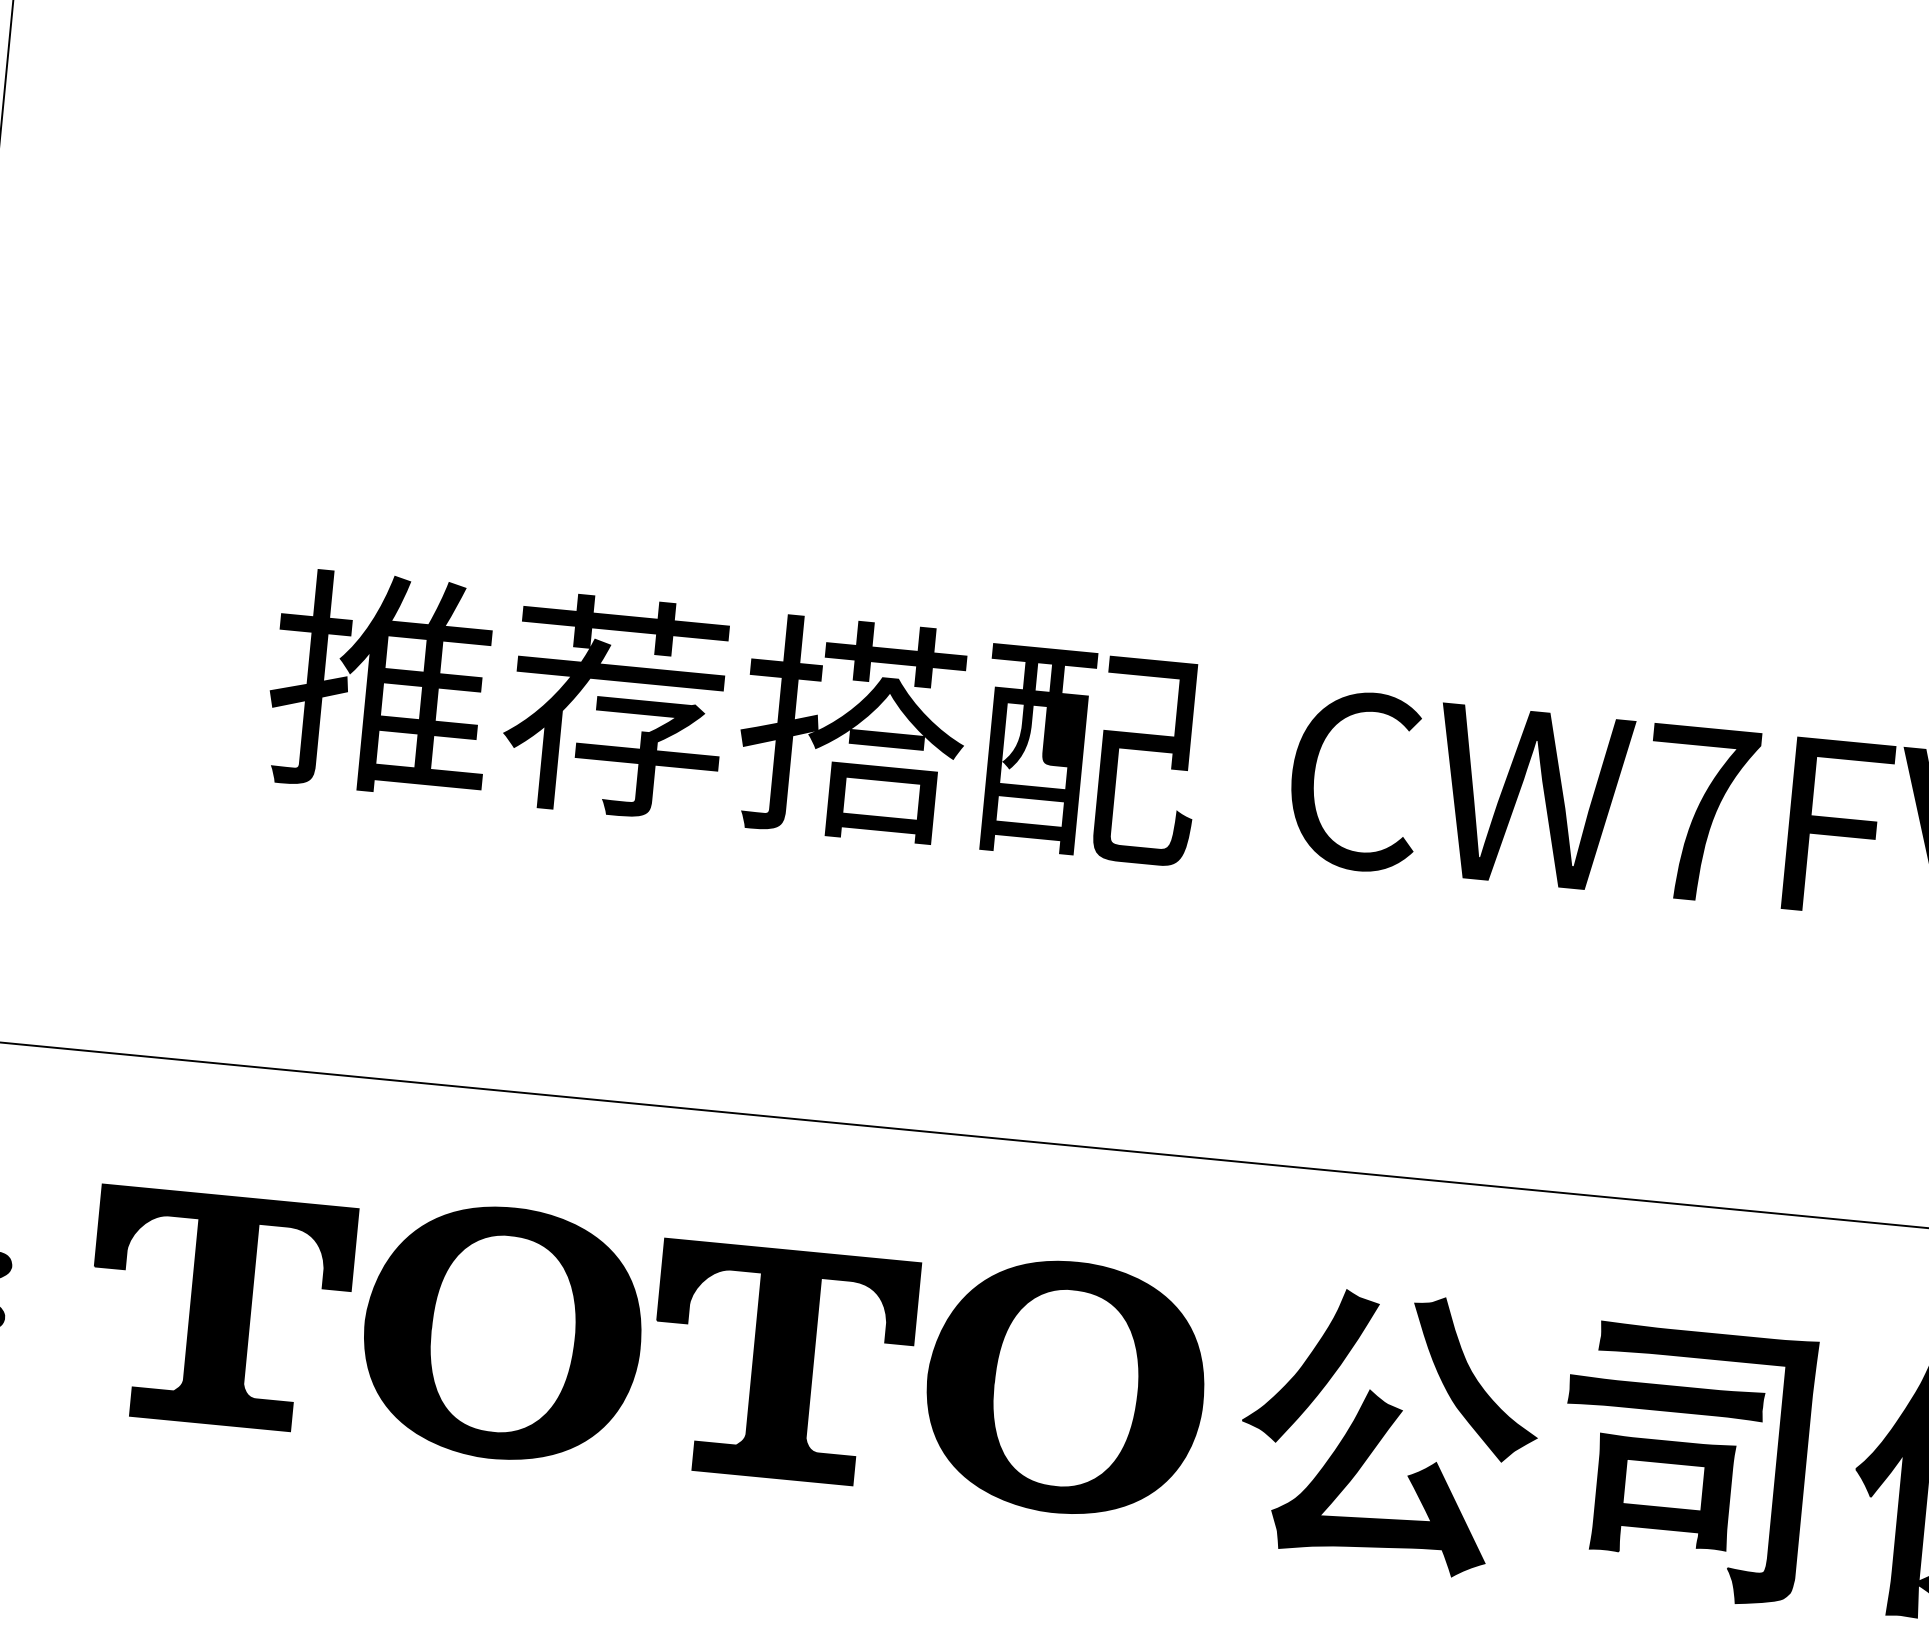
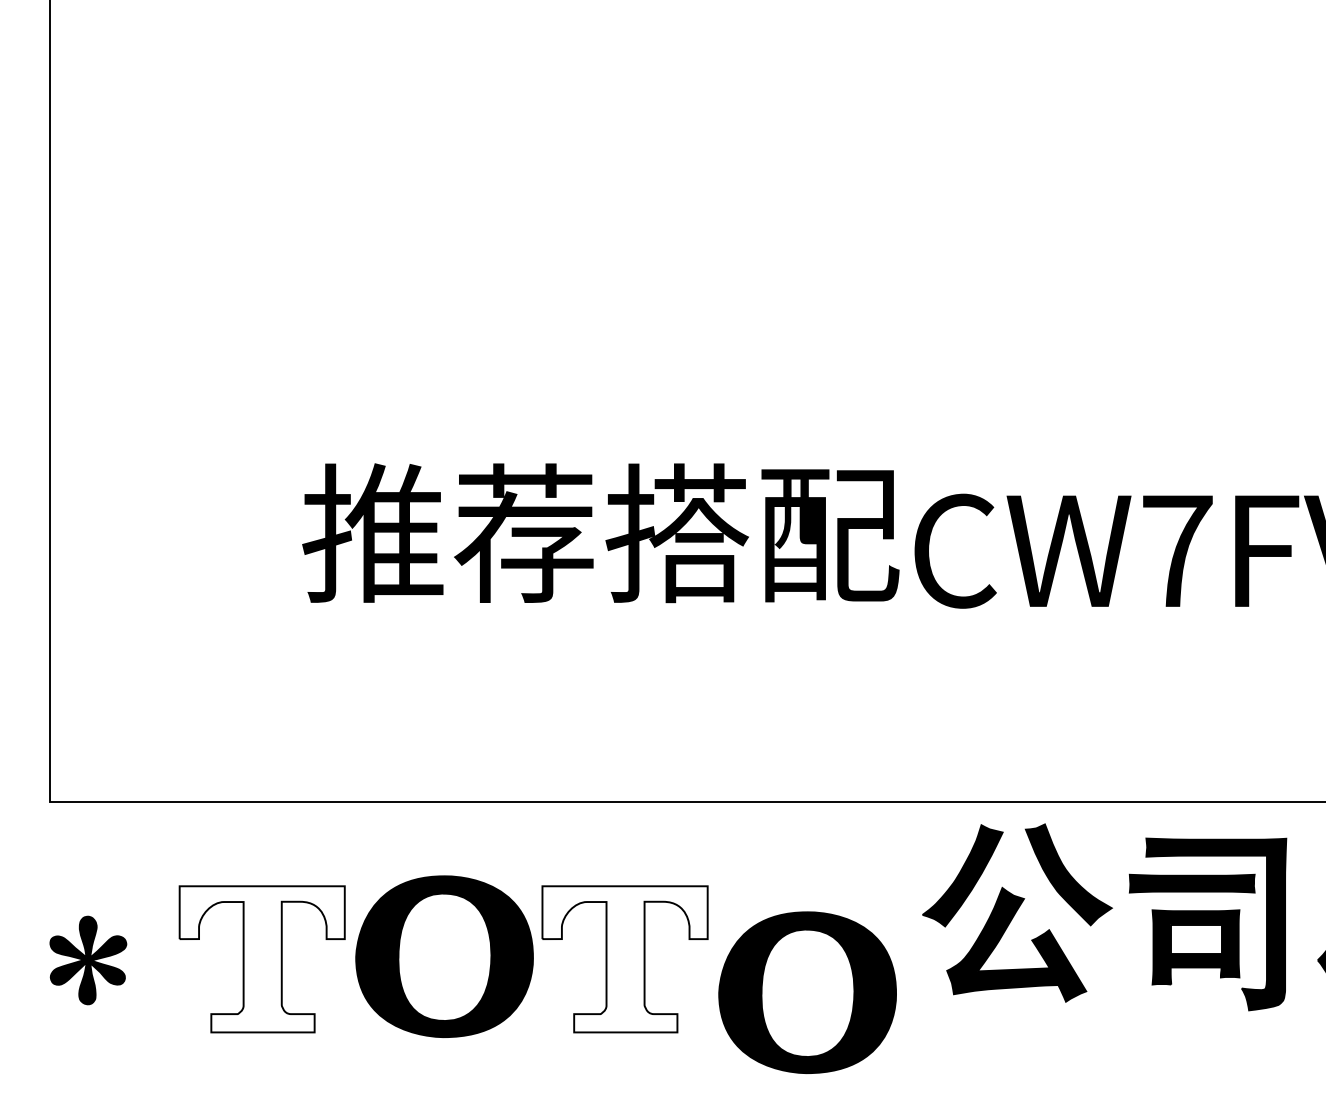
text: (734, 718) -> (600, 533), moved
fill: (218, 1310) -> (261, 959), removed
fill: (781, 1364) -> (624, 959), removed
part: (1065, 1387) -> (807, 992), moved
part: (1389, 1430) -> (1017, 912), moved
part: (1683, 1463) -> (1207, 924), moved

